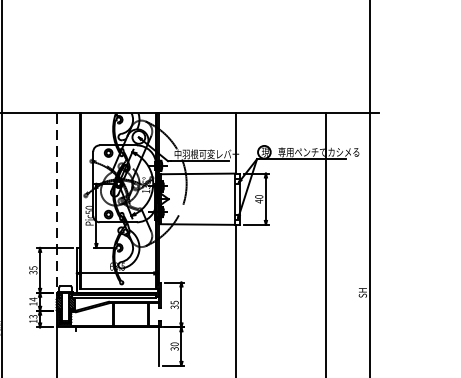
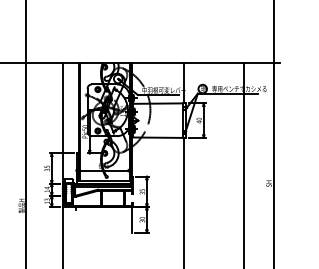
line: (56, 203) -> (62, 123), dashed -> solid

